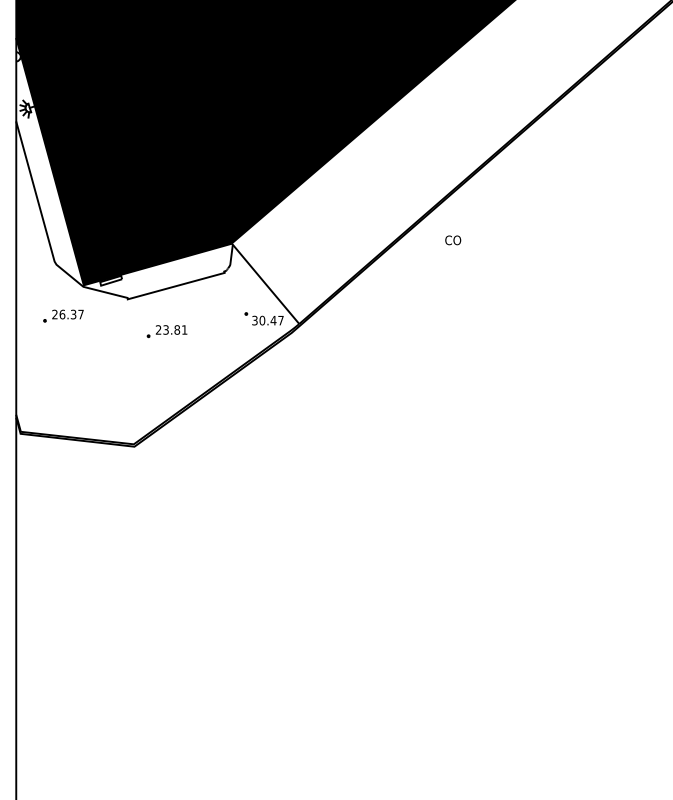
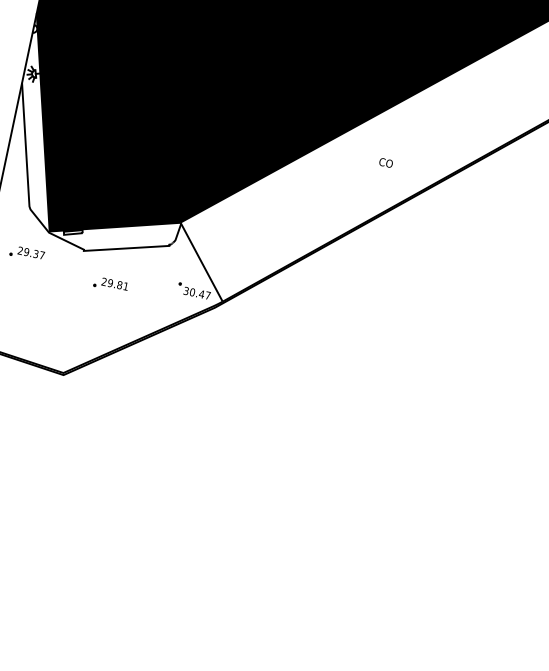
text: (453, 240) -> (386, 163), moved
text: (62, 314) -> (26, 252), 26.37 -> 29.37
text: (165, 329) -> (110, 282), 23.81 -> 29.81

